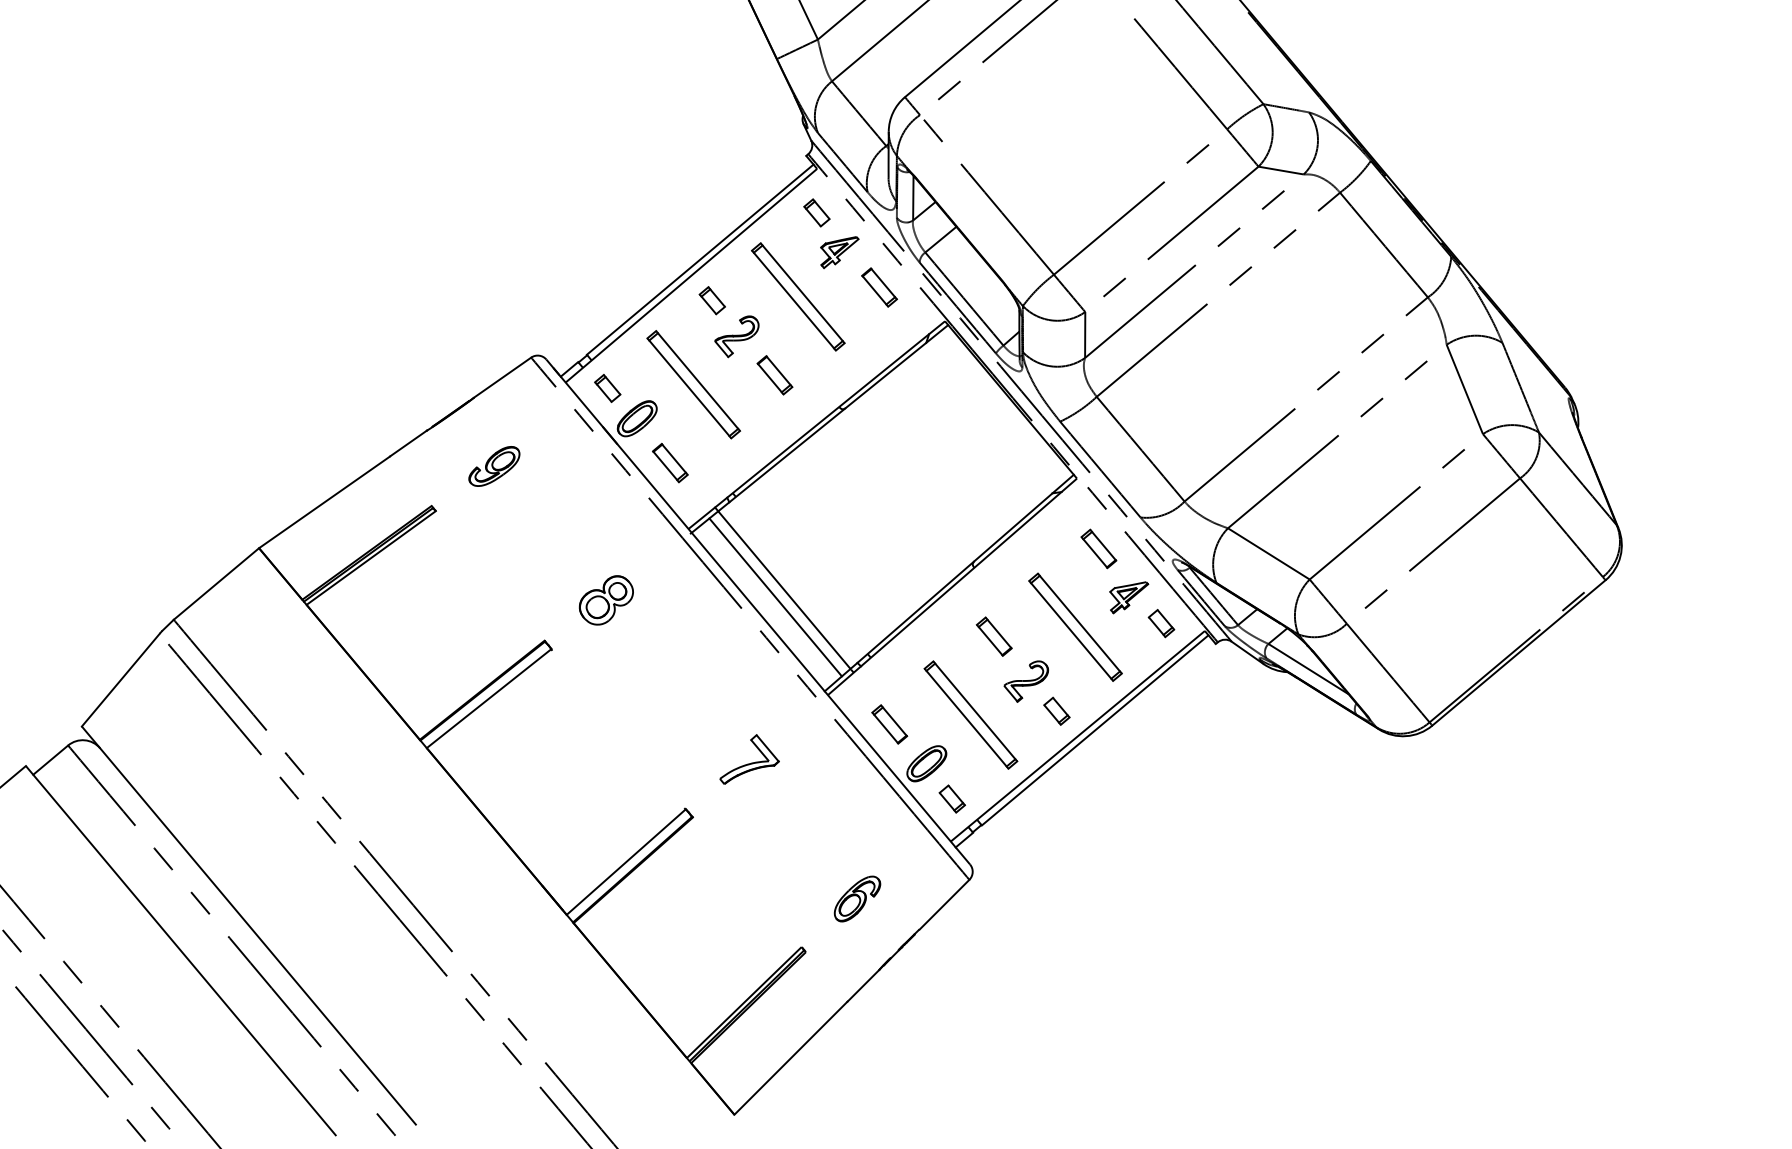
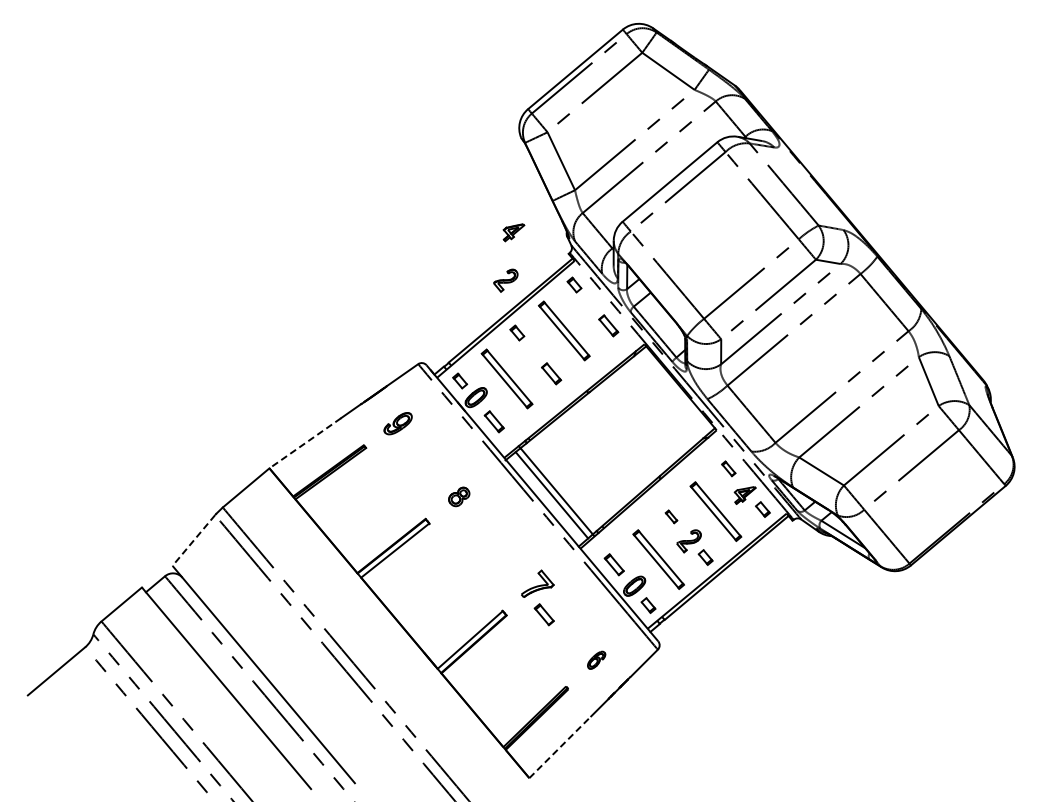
part: (838, 252) -> (513, 232), moved
part: (736, 336) -> (505, 280), moved
line: (324, 502) -> (305, 443), solid -> dashed
part: (1098, 548) -> (728, 468), size x0.7
part: (604, 599) -> (458, 496), size x0.7
part: (994, 636) -> (671, 516), size x0.6
line: (120, 680) -> (193, 540), solid -> dashed
part: (760, 815) -> (543, 614), added
part: (857, 899) -> (596, 660), size x0.7
line: (791, 1058) -> (560, 747), solid -> dashed

